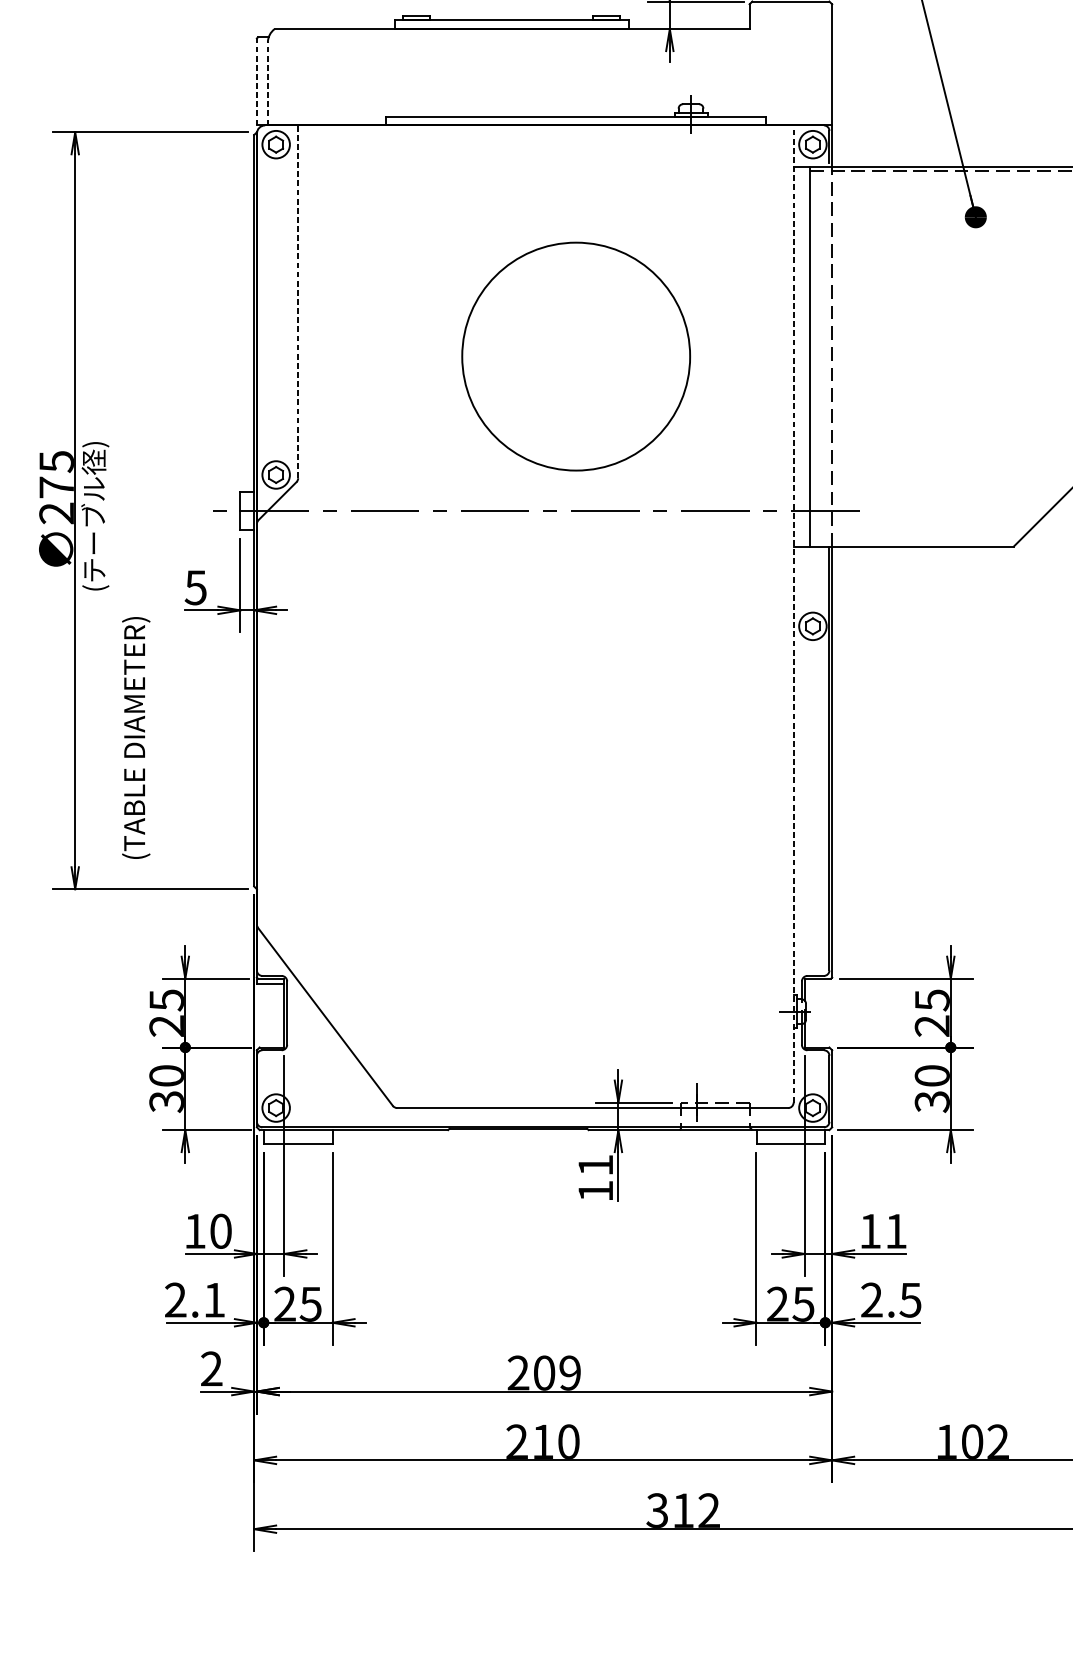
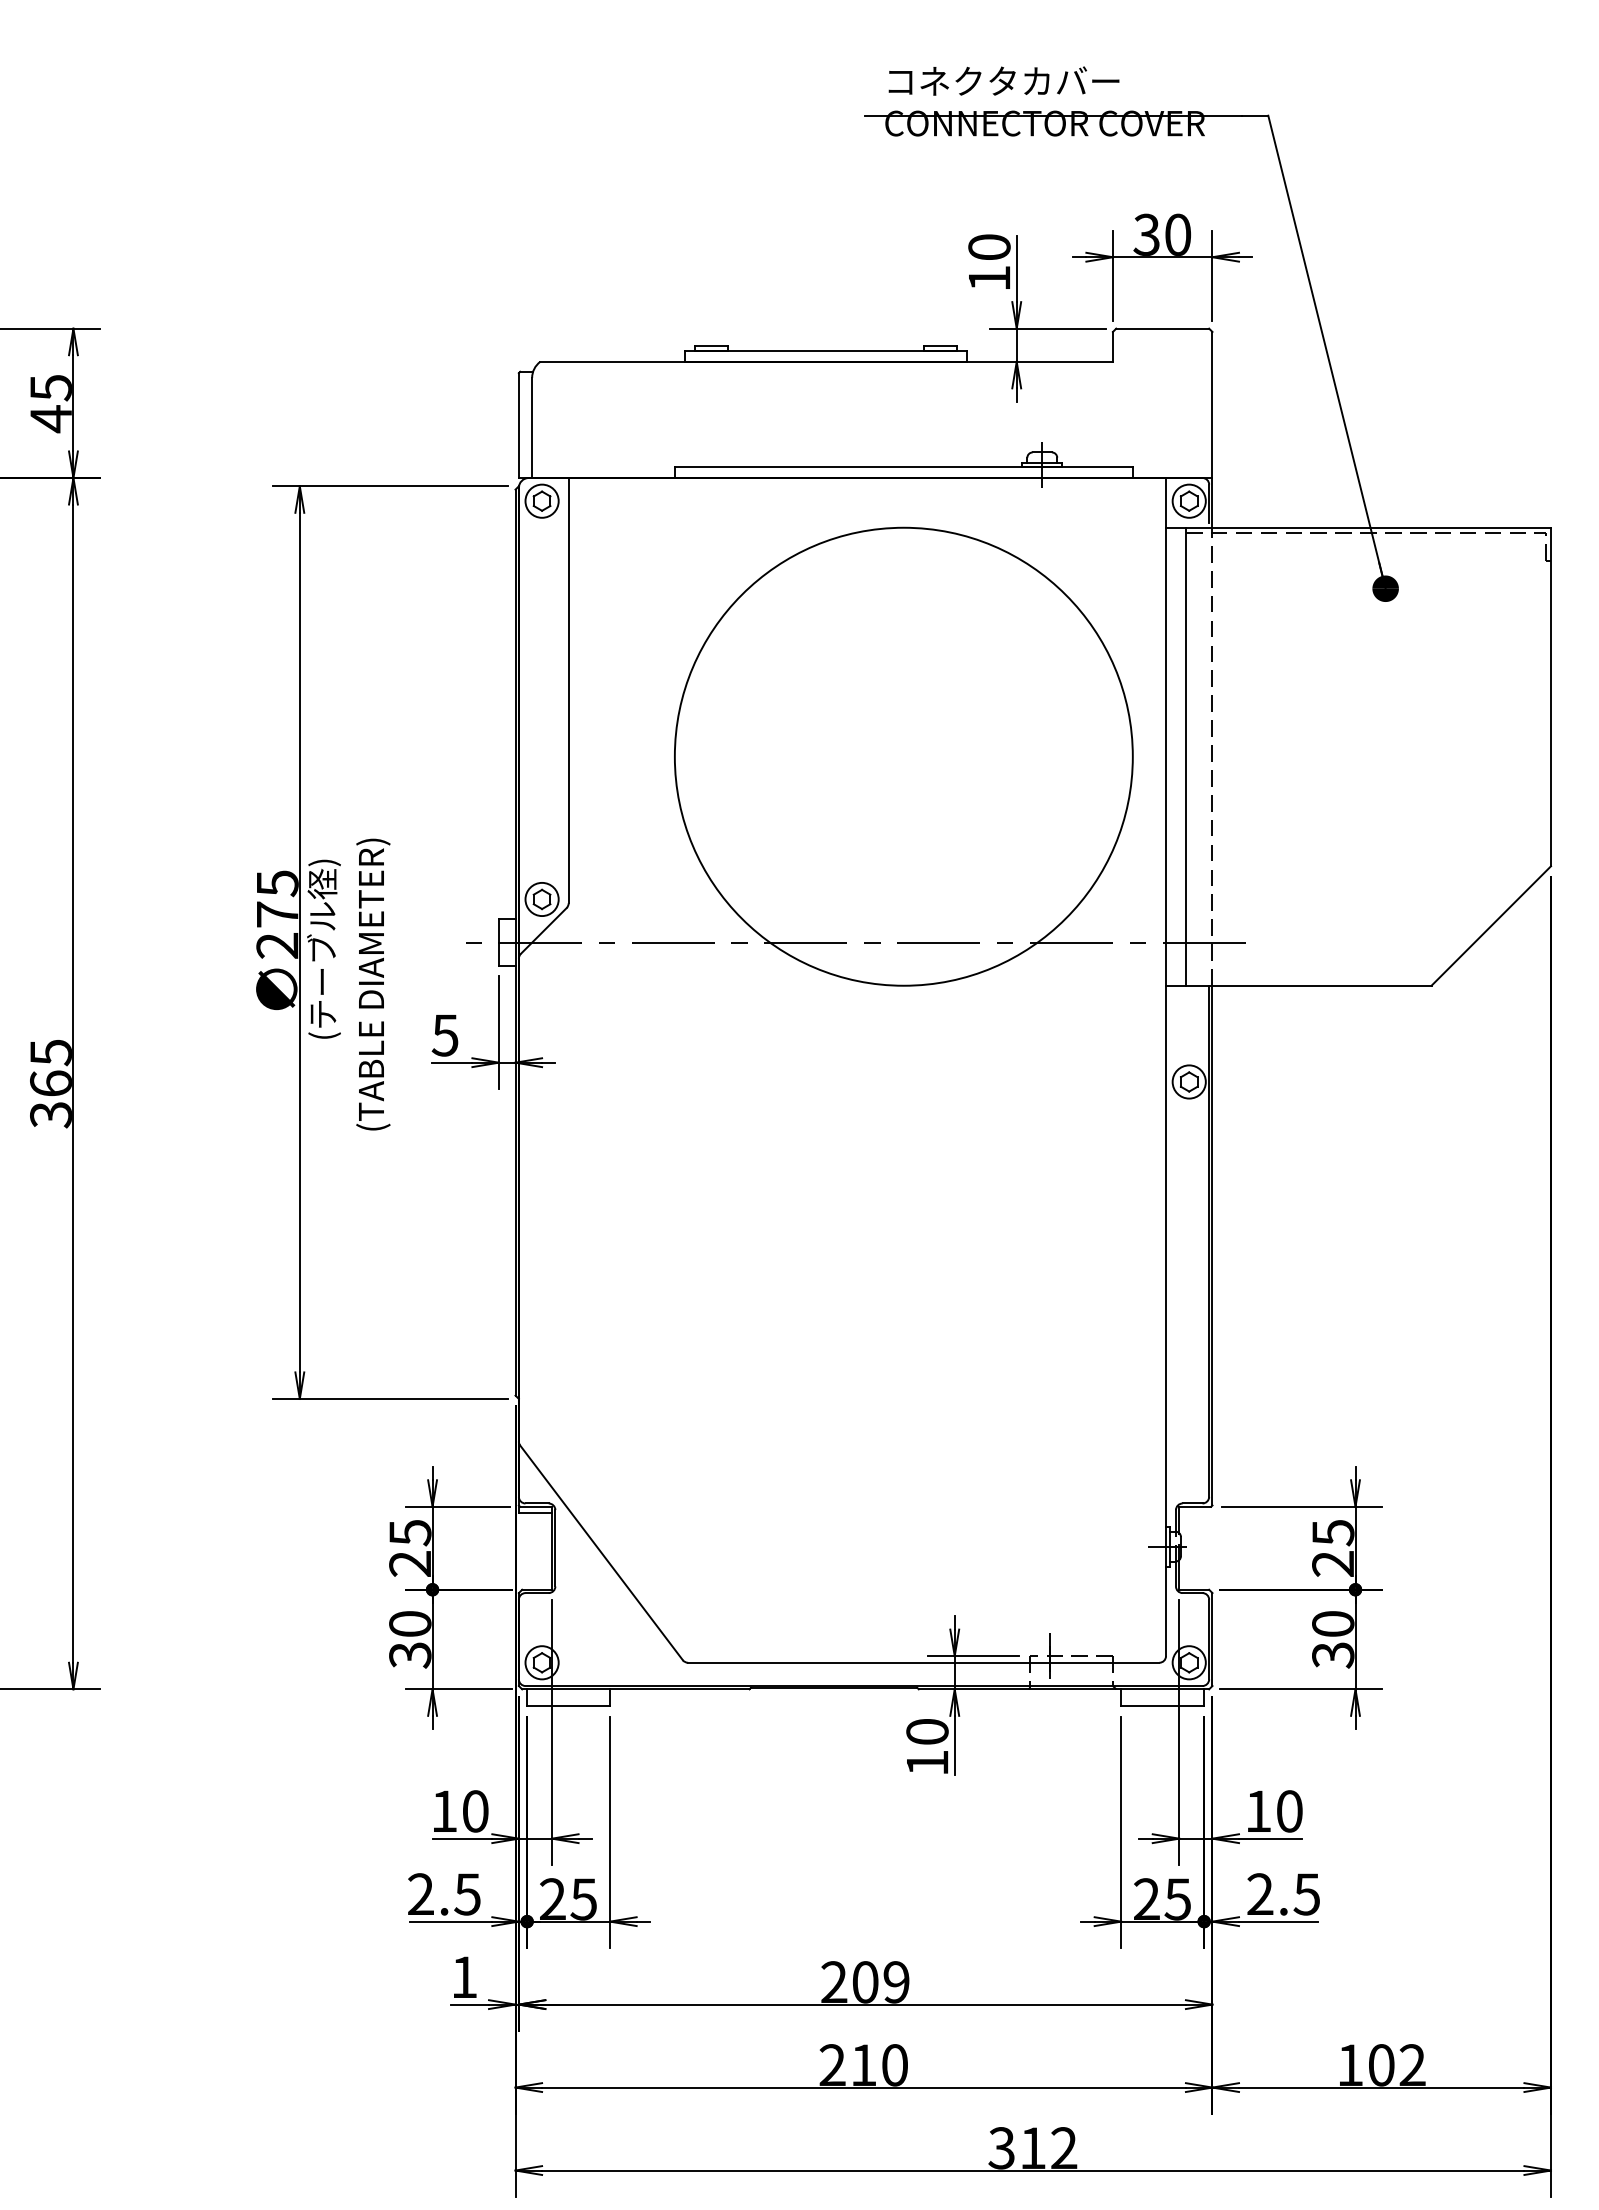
line: (256, 81) -> (518, 425), dashed -> solid
line: (268, 83) -> (532, 427), dashed -> solid
line: (298, 301) -> (568, 690), dashed -> solid
circle: (575, 356) -> (903, 756), size x1.67
line: (794, 613) -> (1166, 1066), dashed -> solid
text: (136, 737) -> (373, 984), moved
text: (595, 1165) -> (927, 1731), 11 -> 10
text: (896, 1231) -> (1289, 1811), 11 -> 10
text: (214, 1300) -> (467, 1894), 2.1 -> 2.5
text: (211, 1368) -> (464, 1976), 2 -> 1

